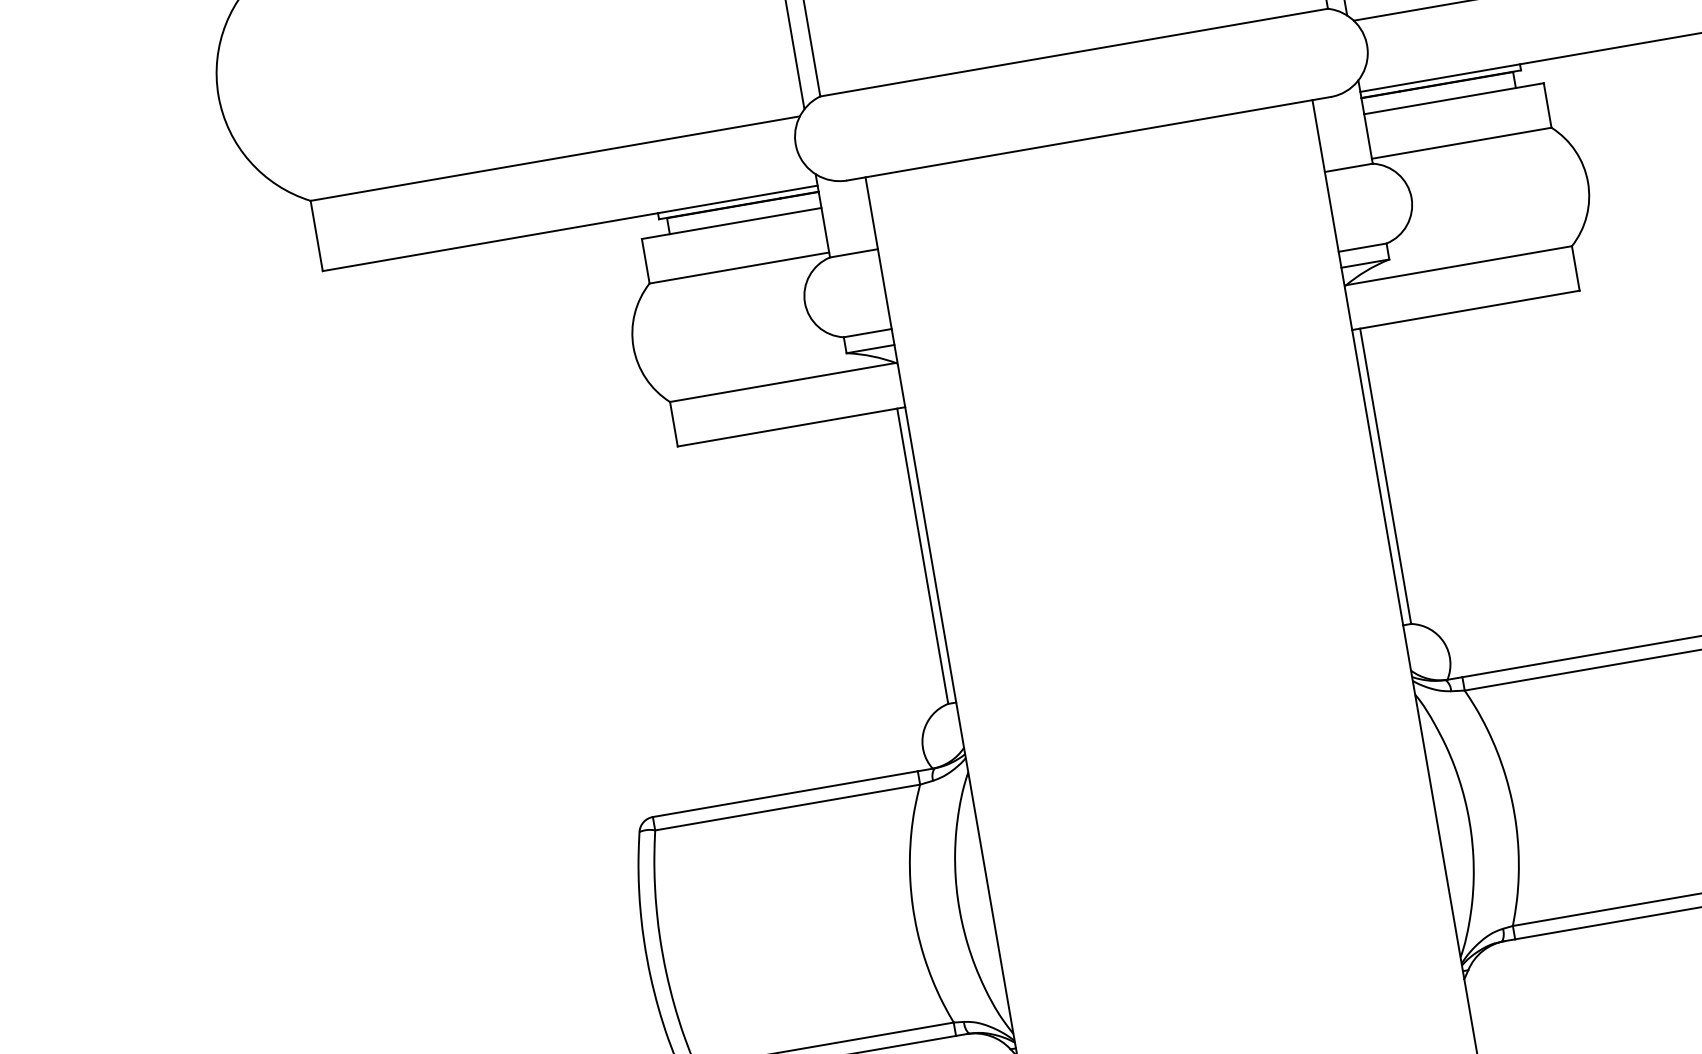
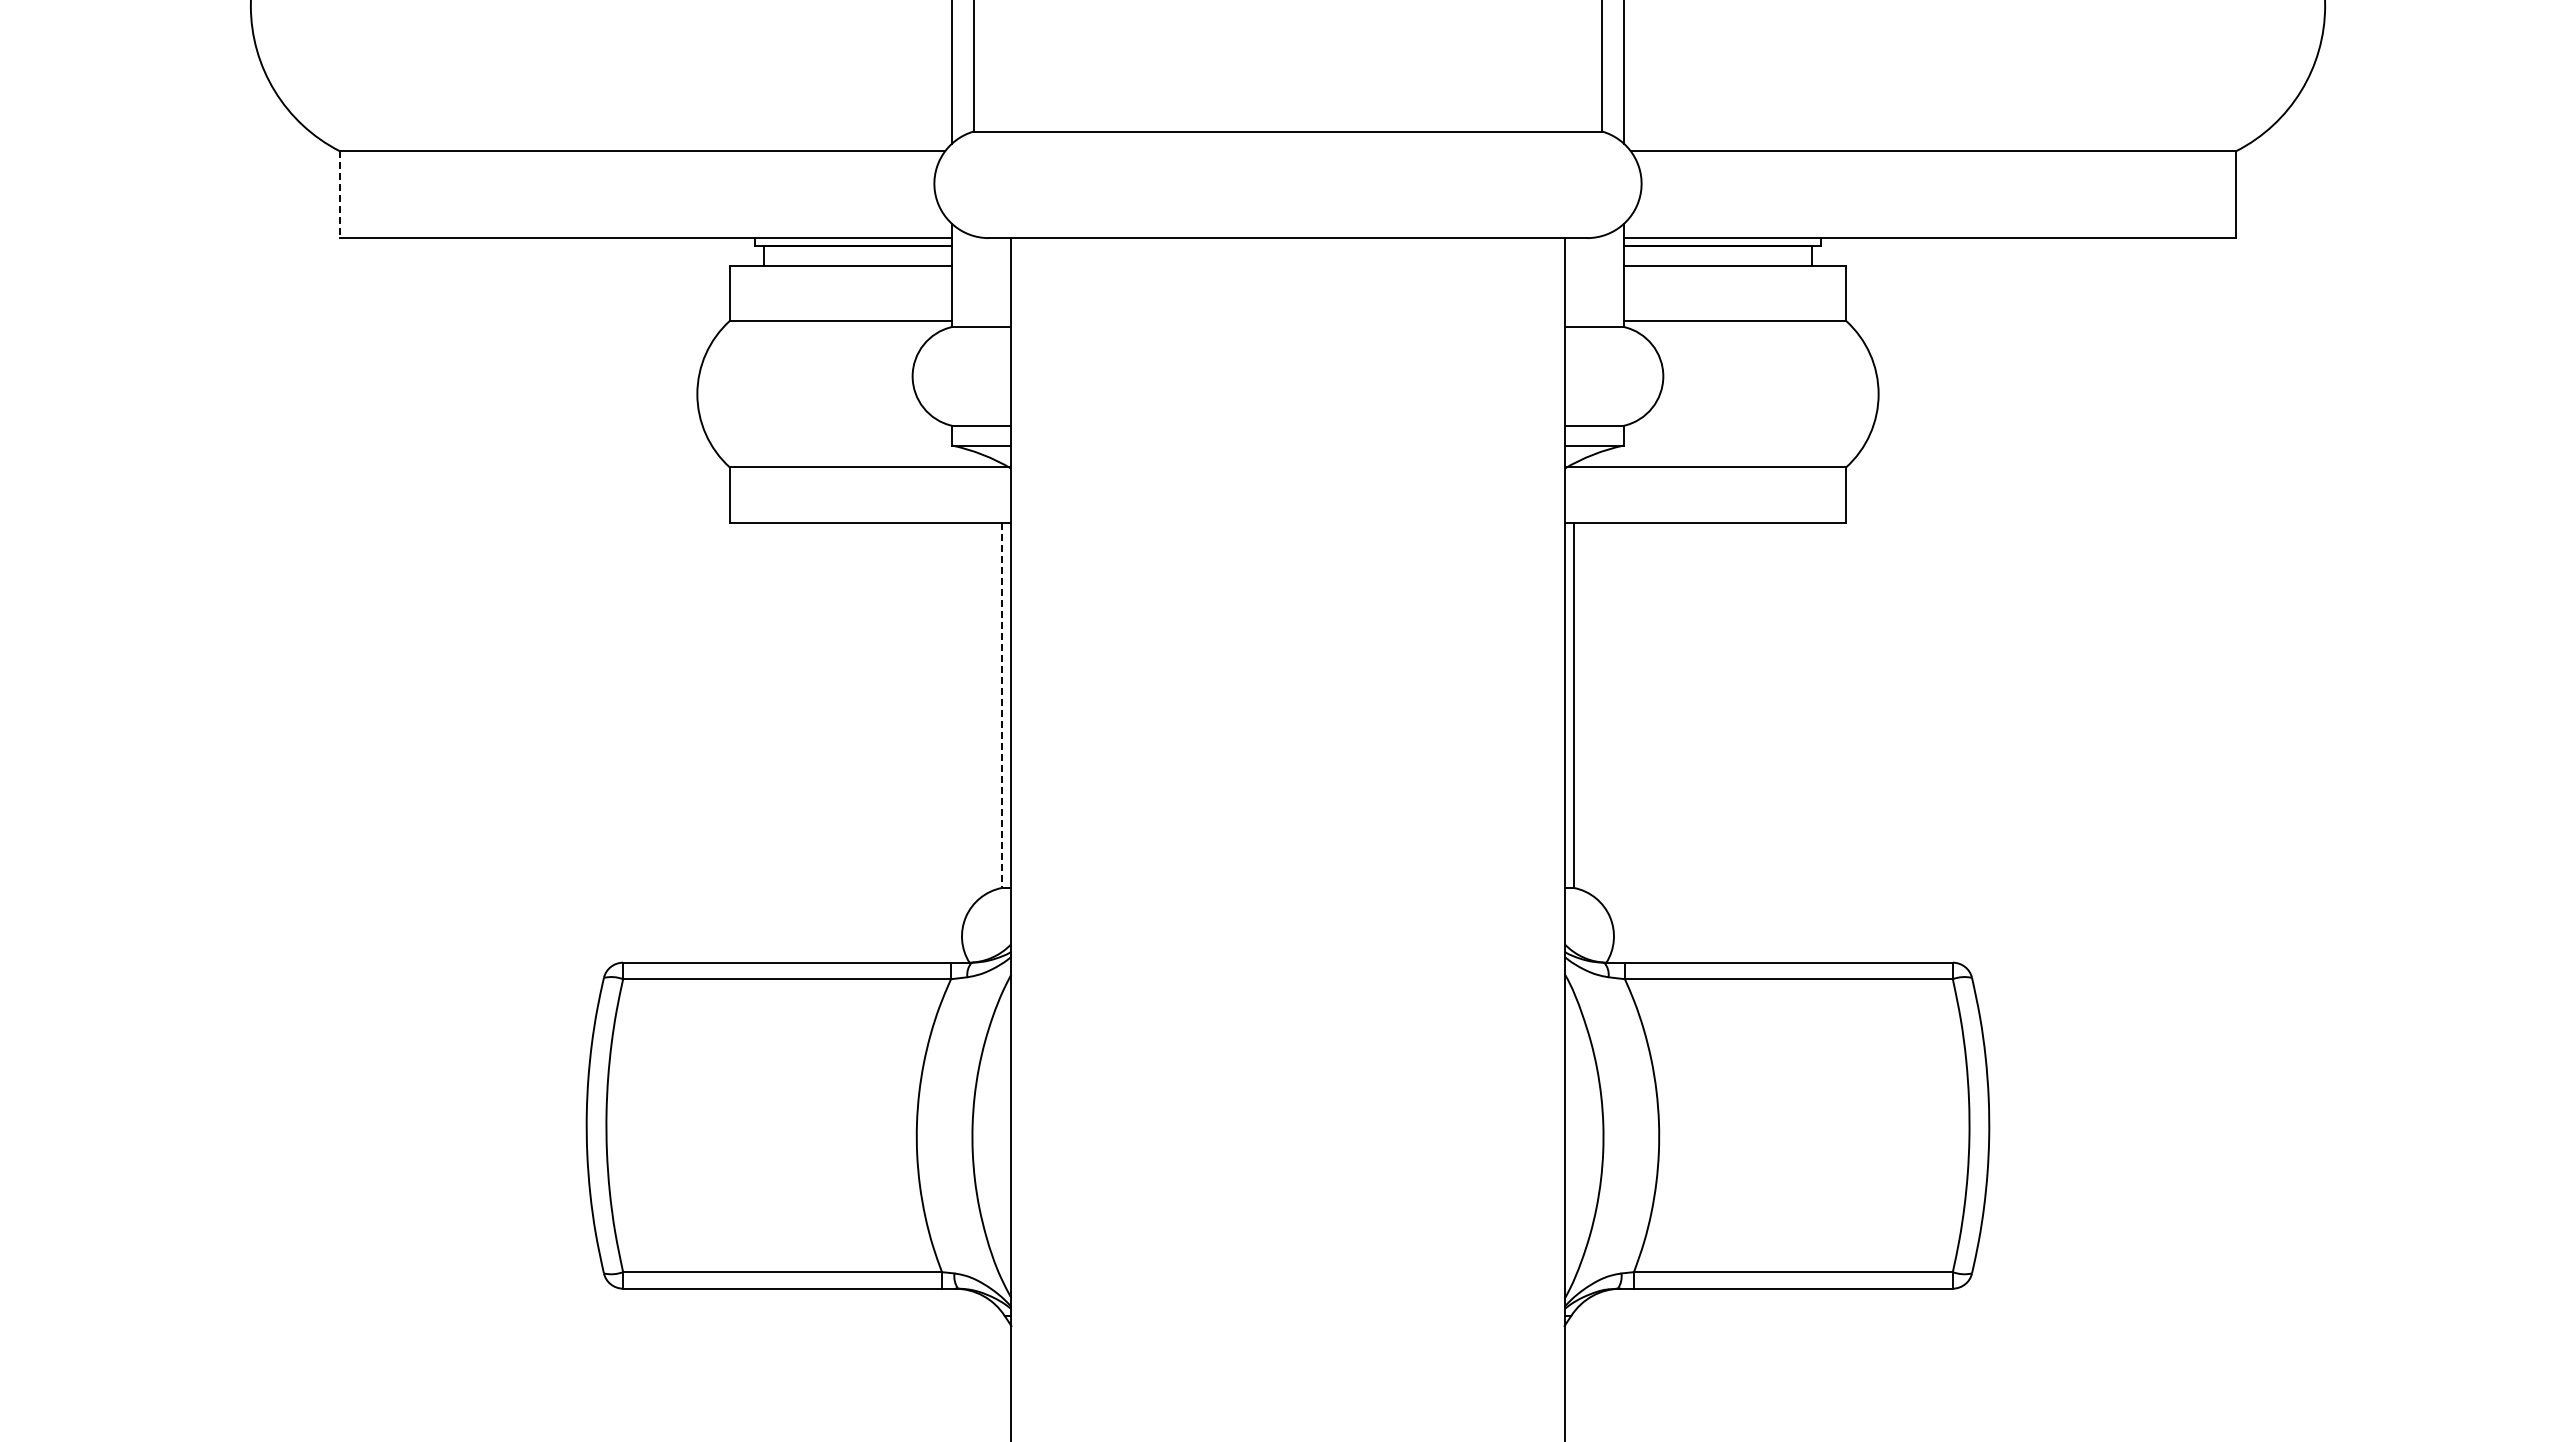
line: (316, 236) -> (339, 195), solid -> dashed
line: (922, 556) -> (1001, 705), solid -> dashed

